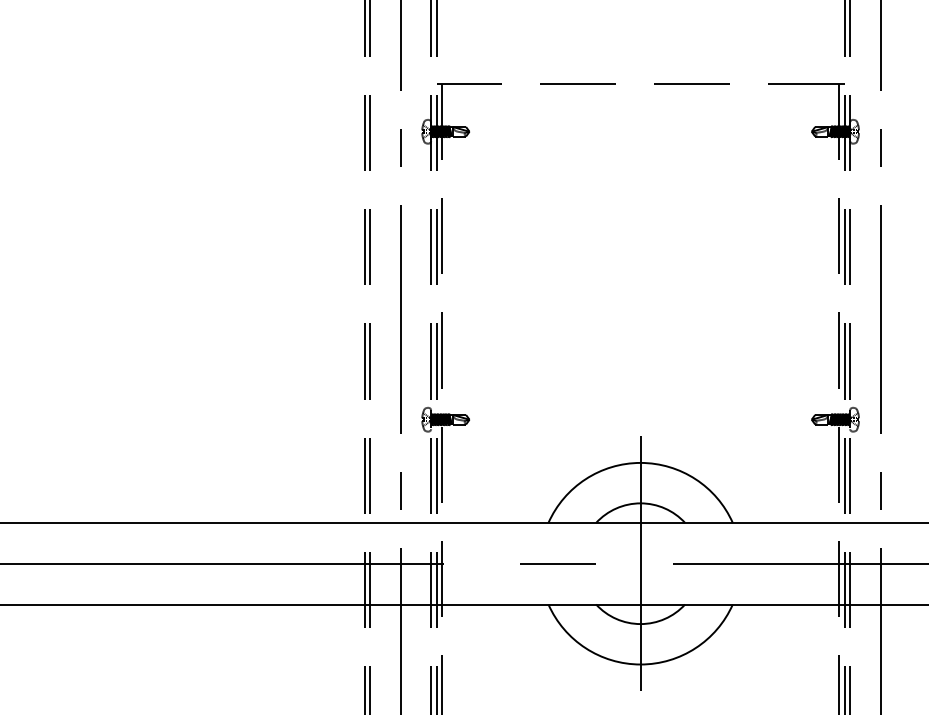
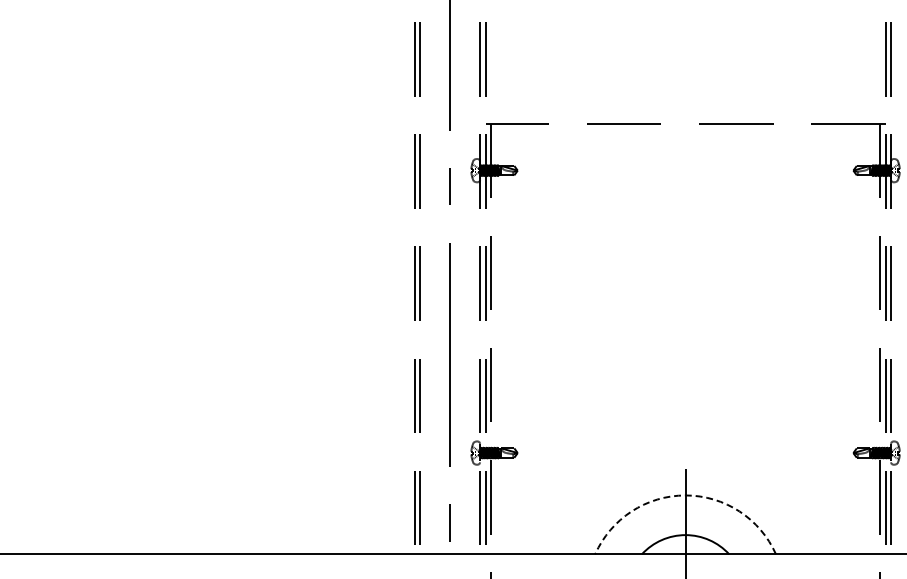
arc: (640, 462) -> (685, 495), solid -> dashed

